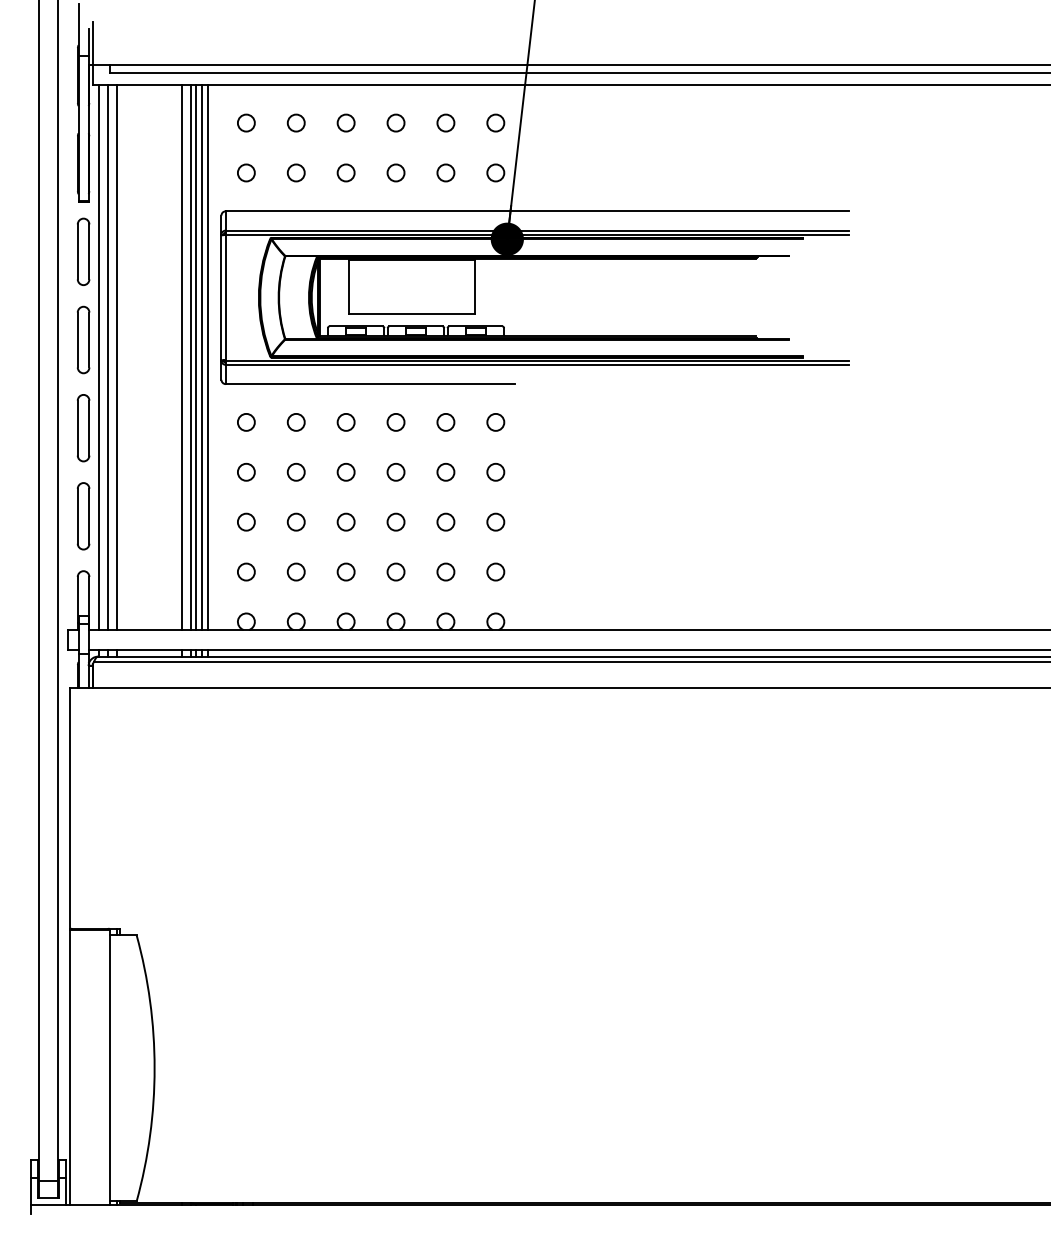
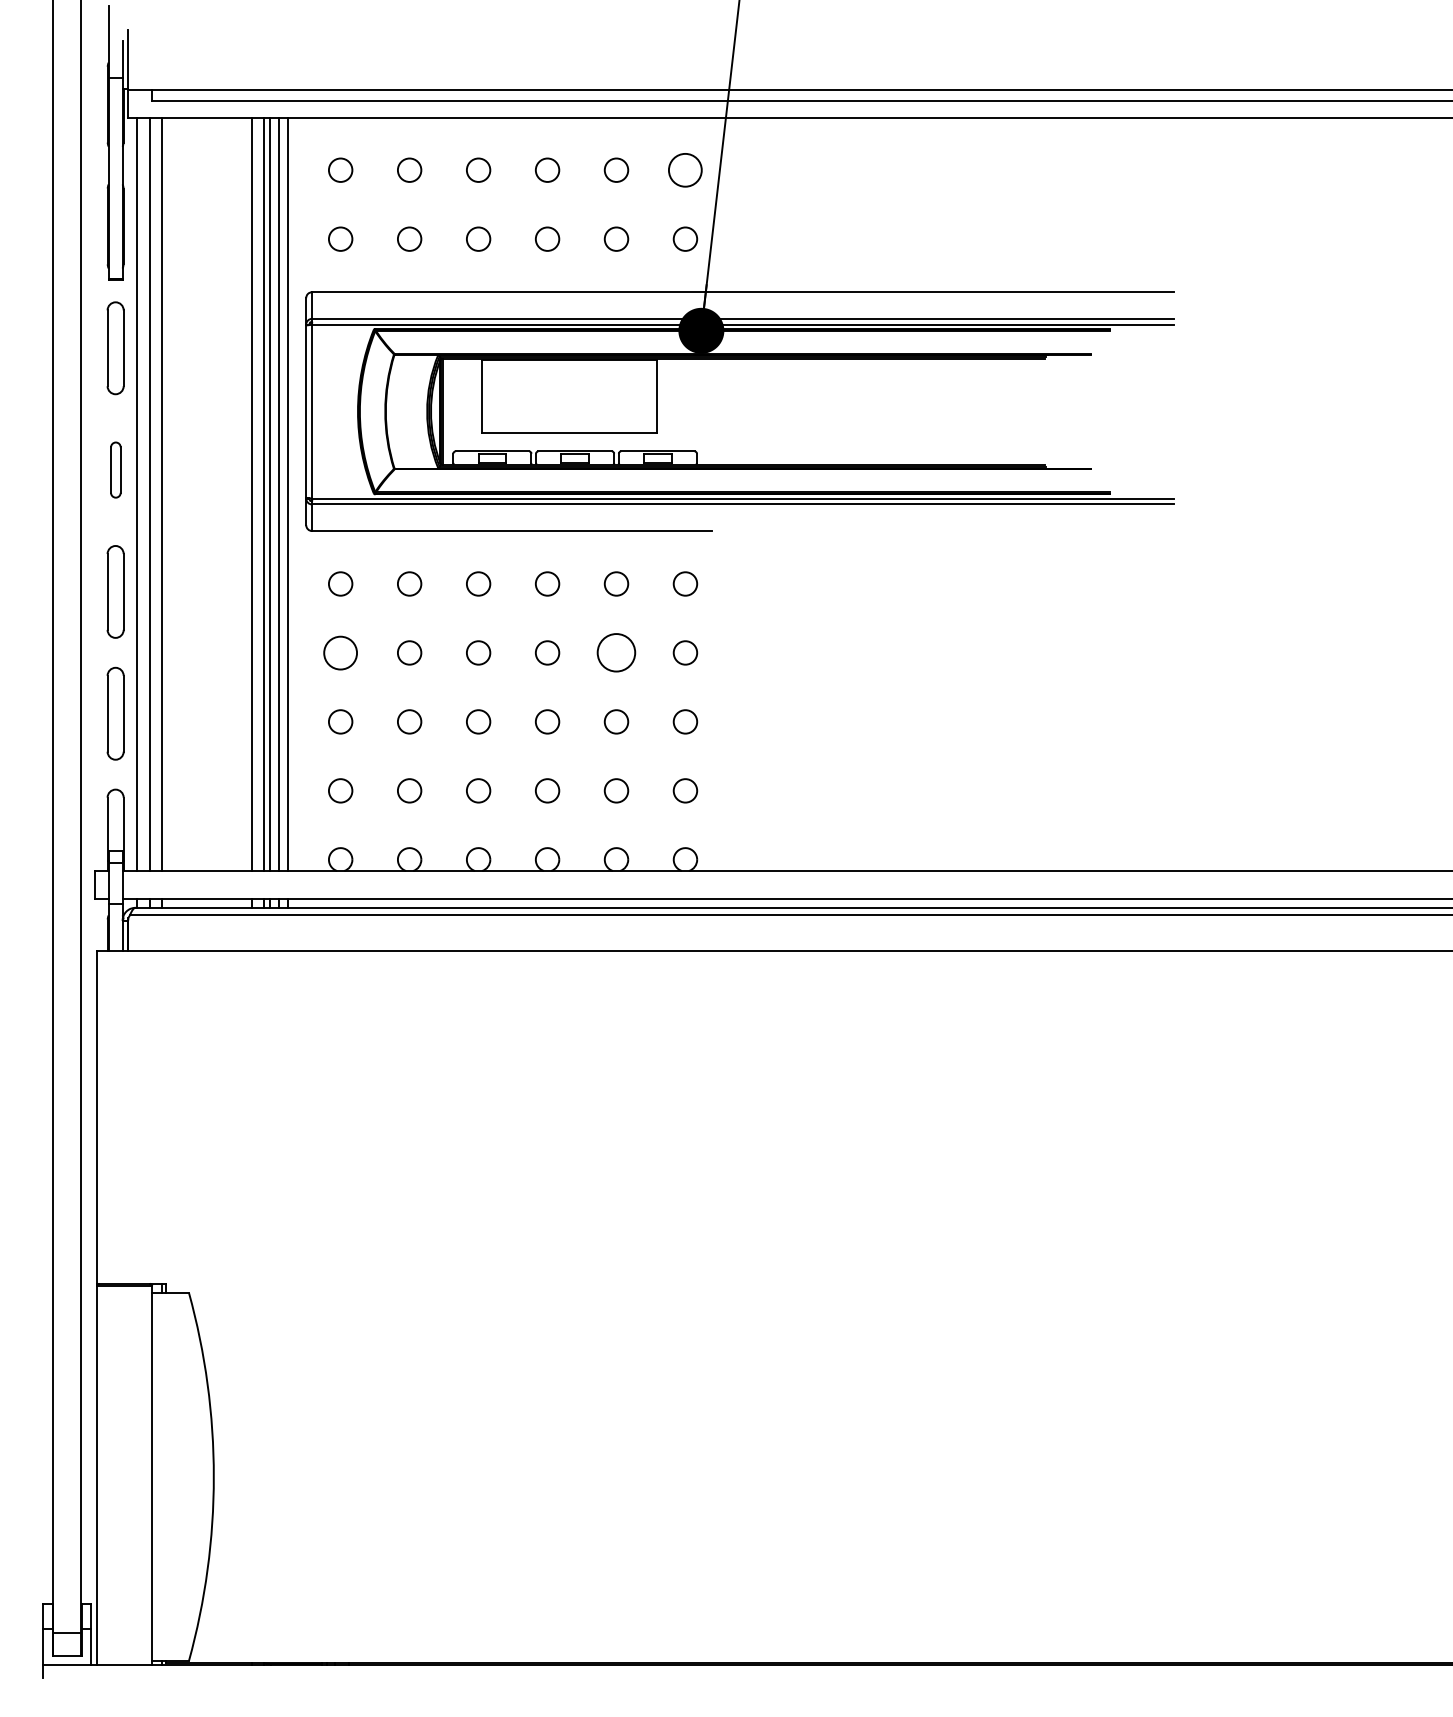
circle: (495, 122) -> (685, 169), size x1.4
part: (83, 339) -> (115, 469), size x0.6
circle: (246, 471) -> (340, 651), size x1.4
circle: (445, 472) -> (615, 653), size x1.6

